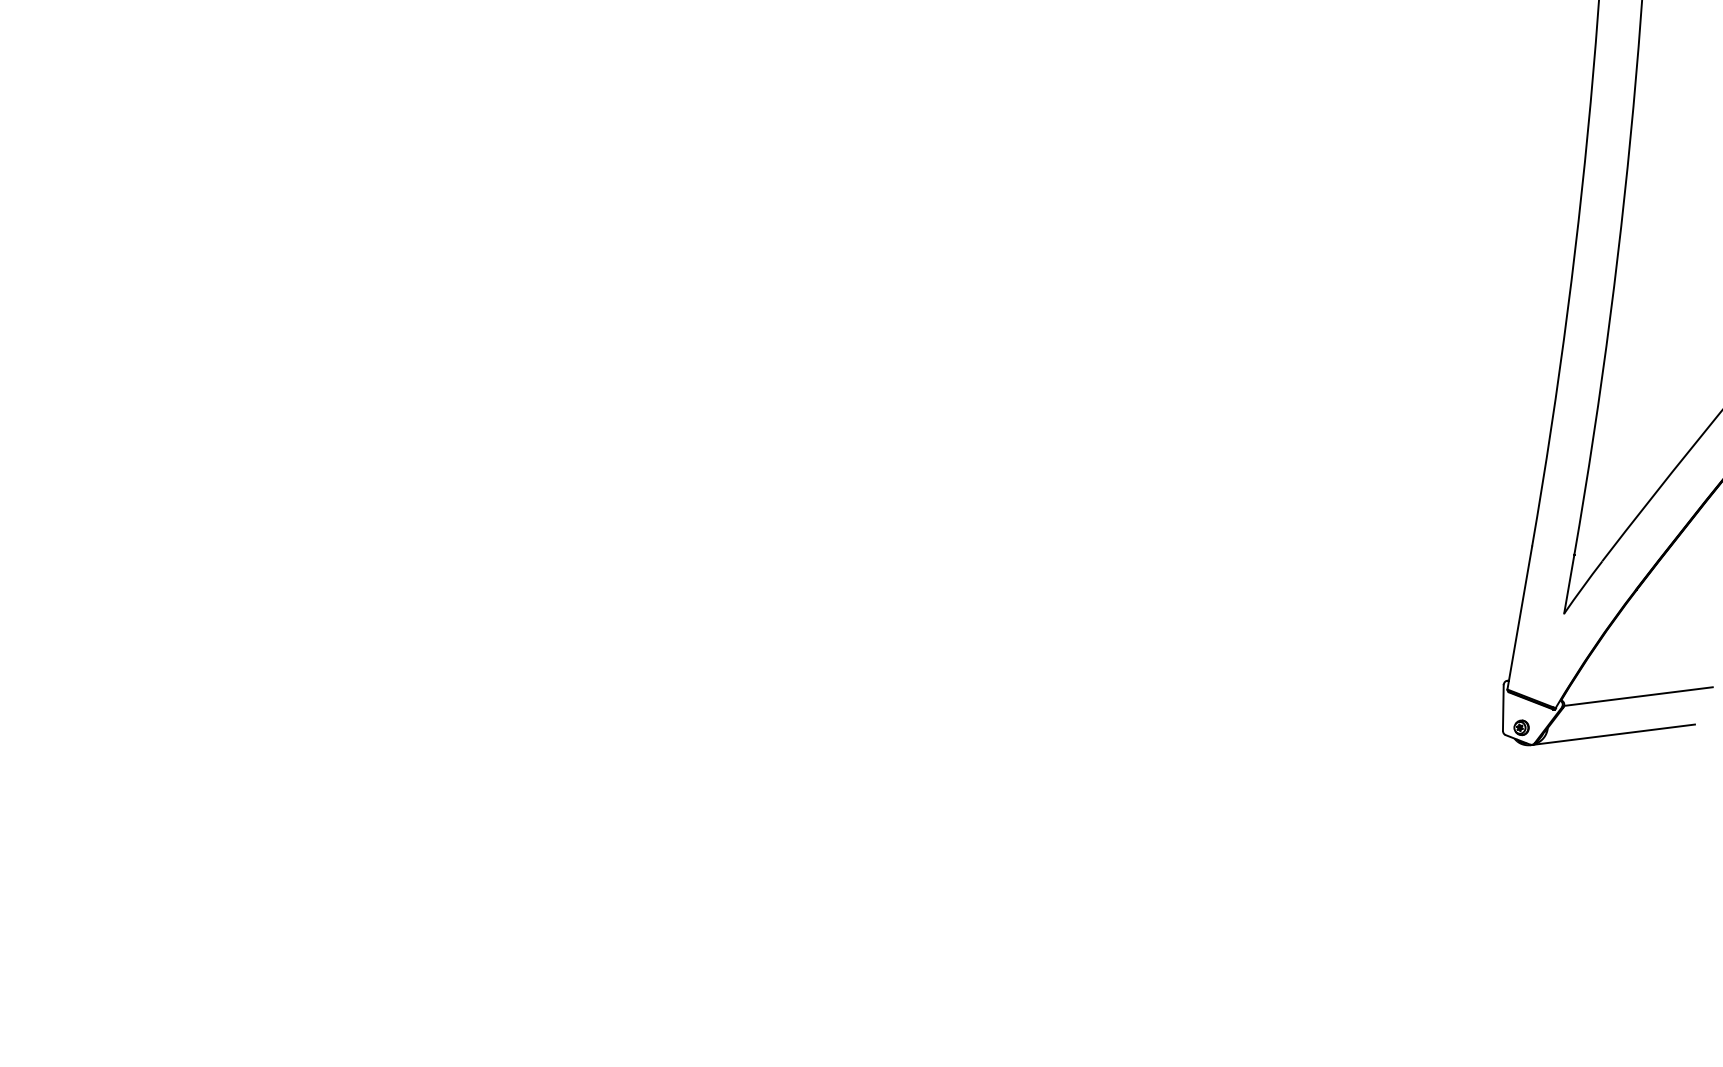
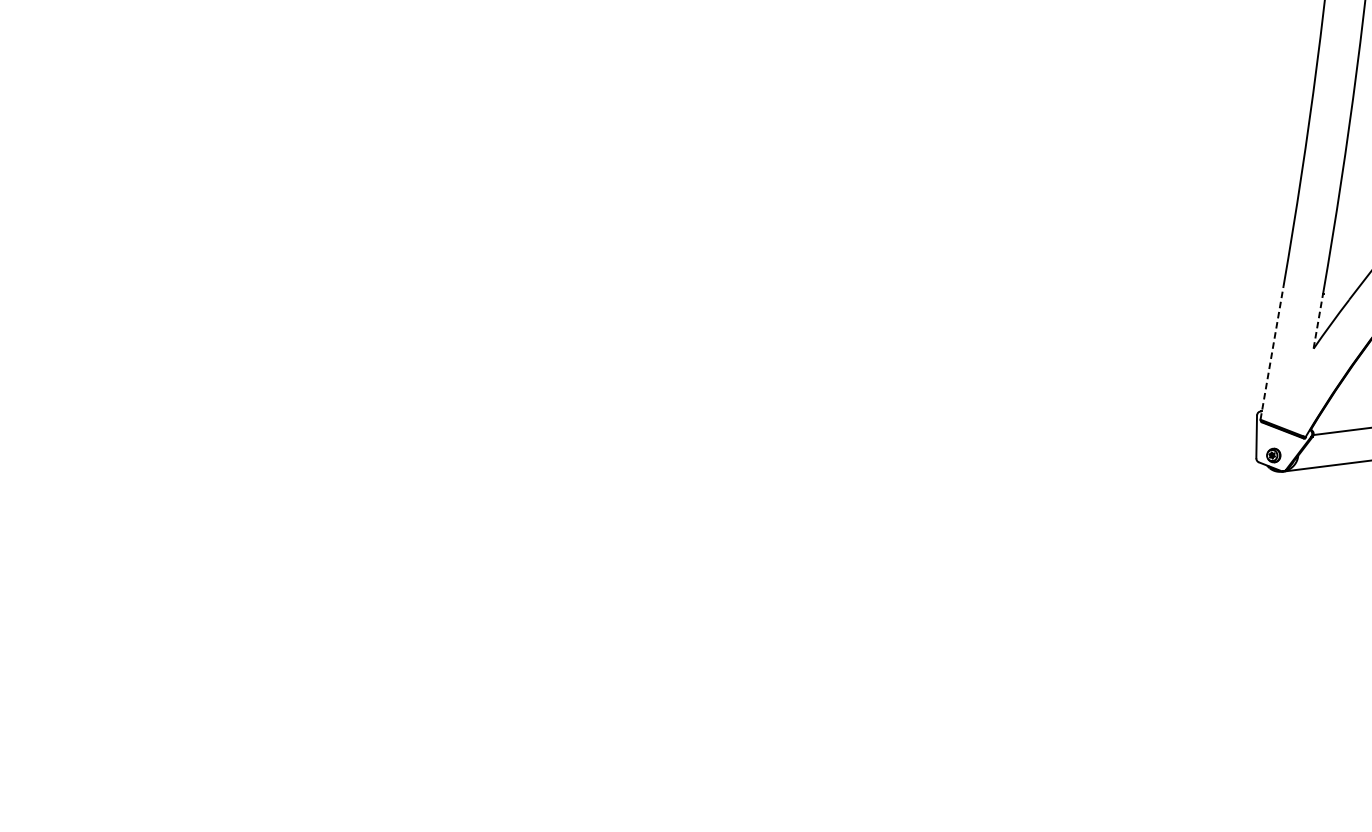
line: (1569, 584) -> (1318, 321), solid -> dashed
line: (1519, 618) -> (1271, 353), solid -> dashed

